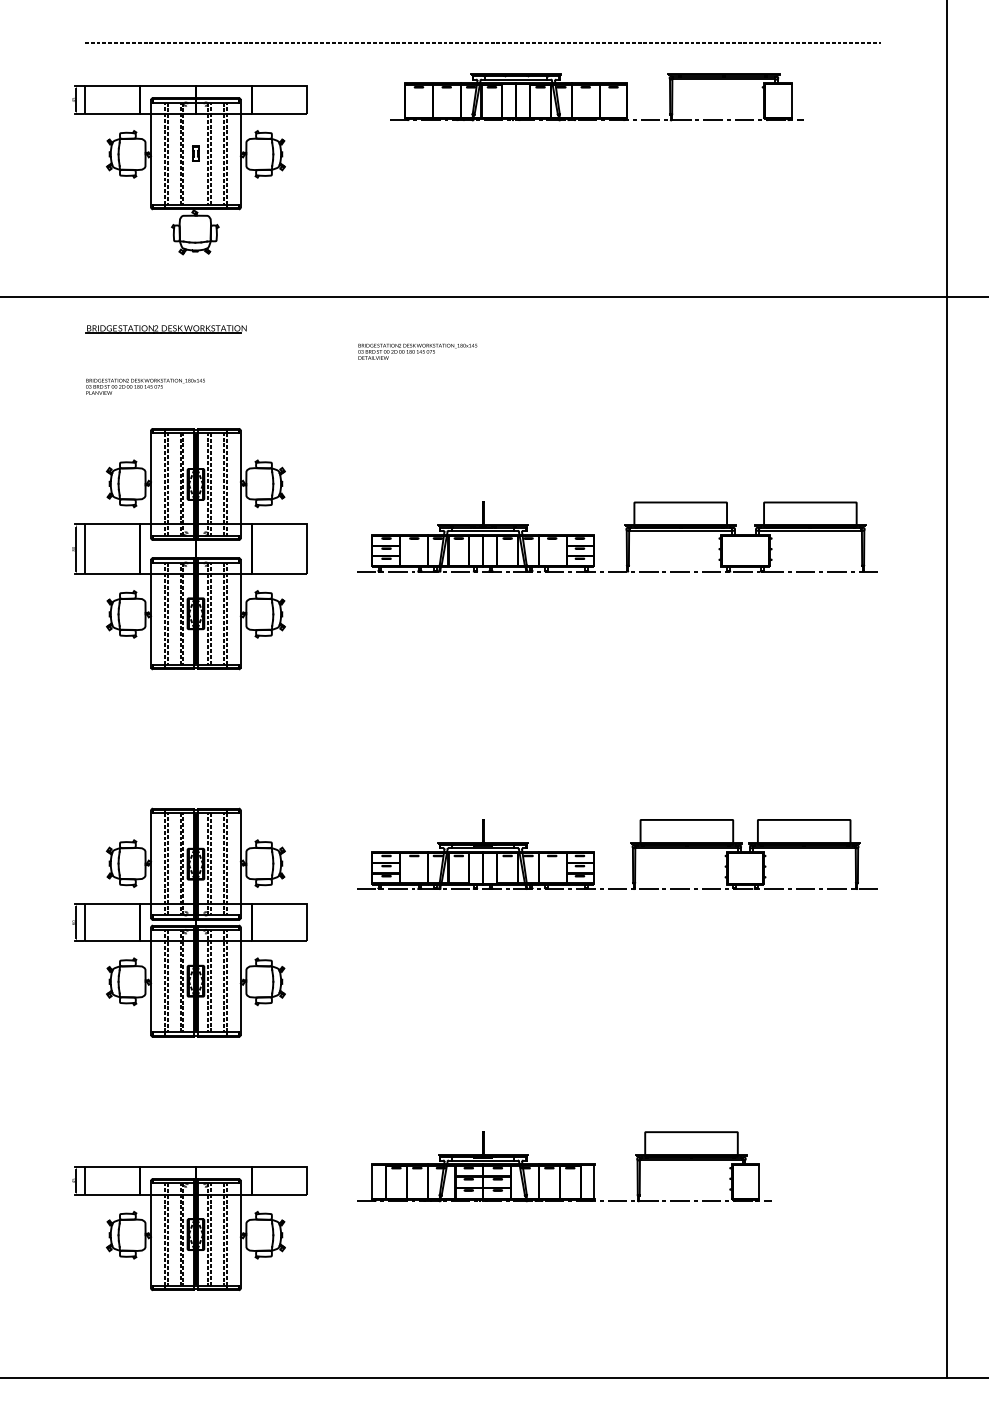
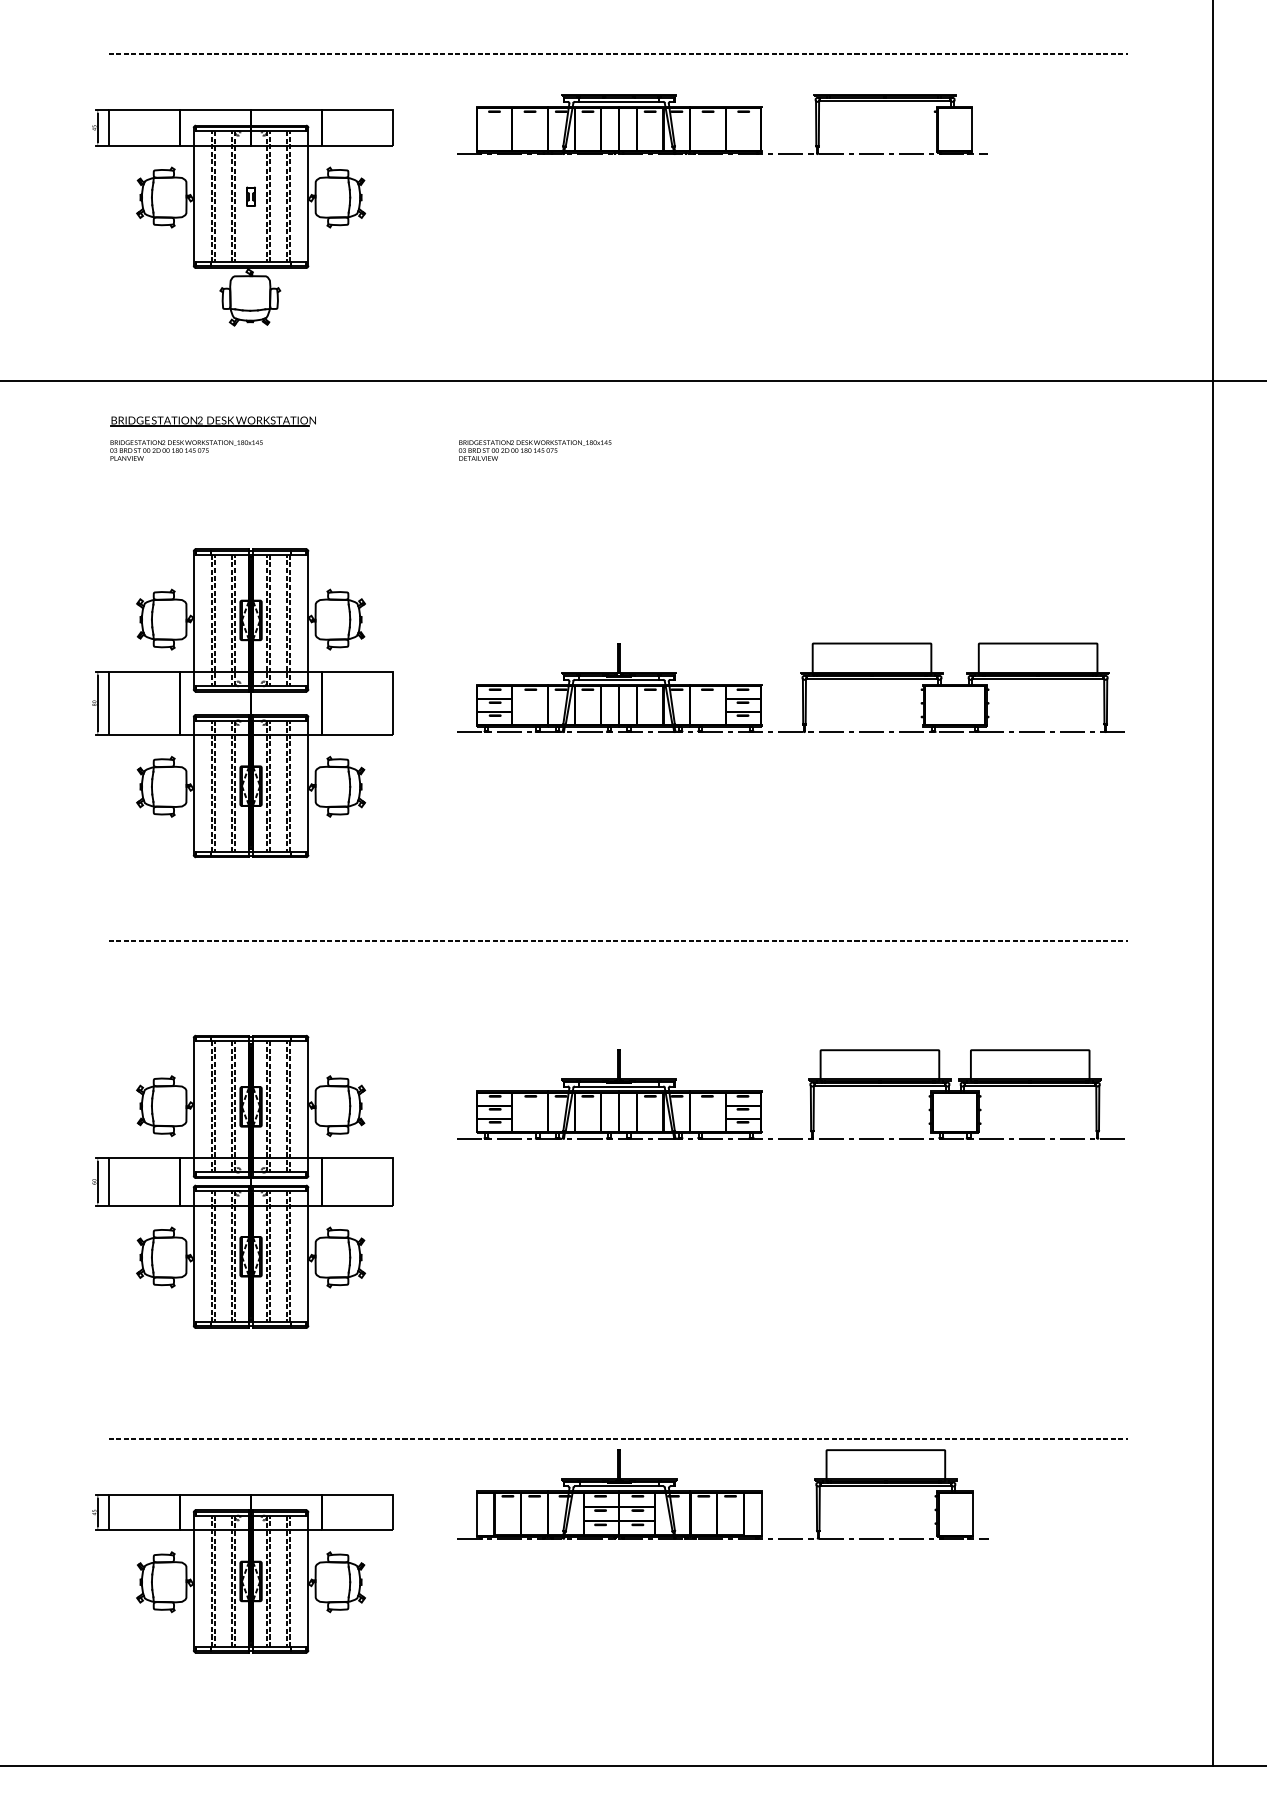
part: (596, 97) -> (721, 124), moved
text: (145, 386) -> (186, 450), moved
line: (482, 735) -> (618, 942), added
line: (482, 1123) -> (618, 1439), added

